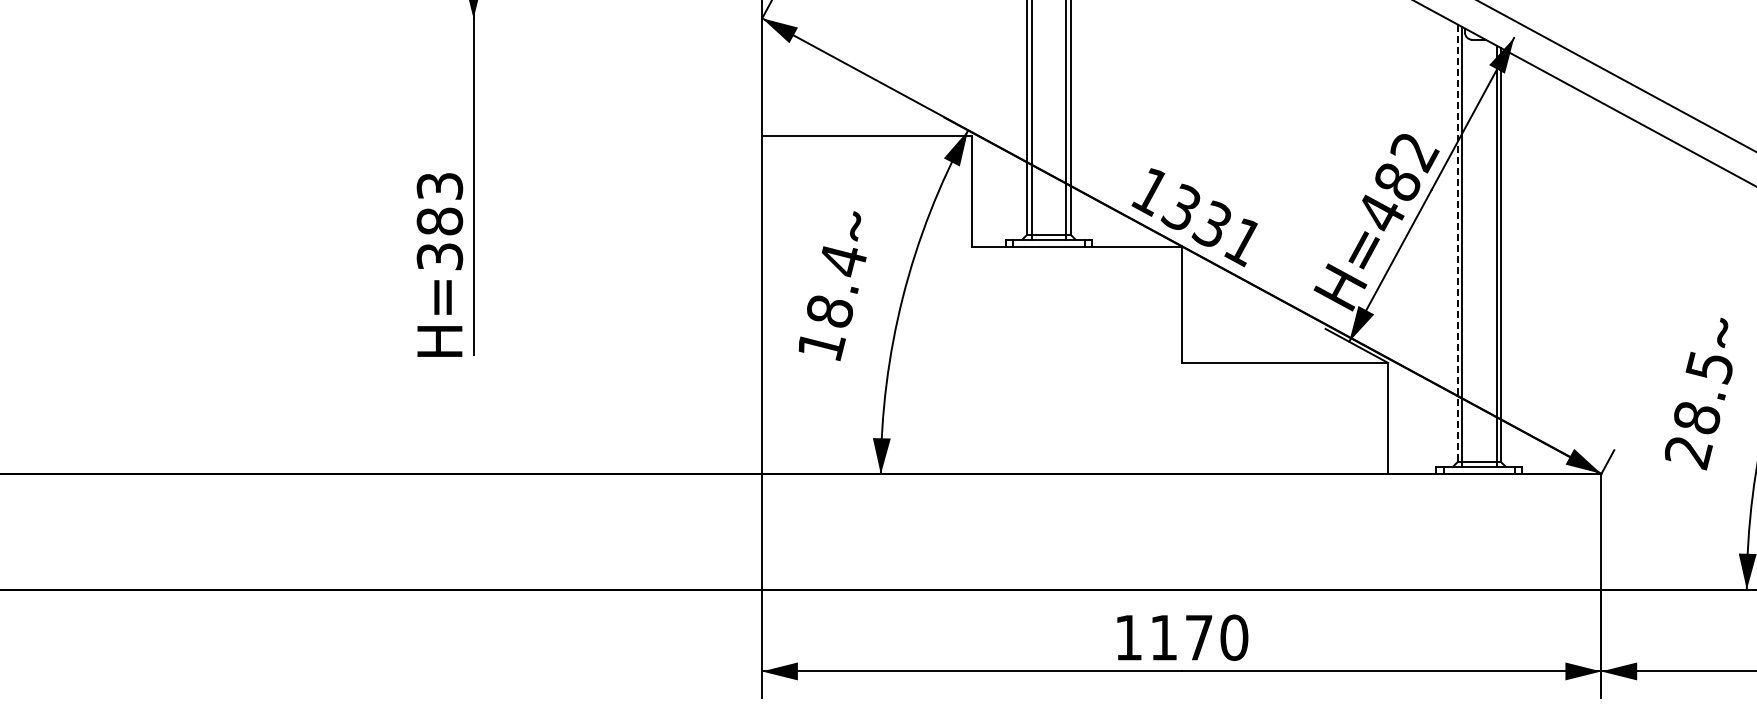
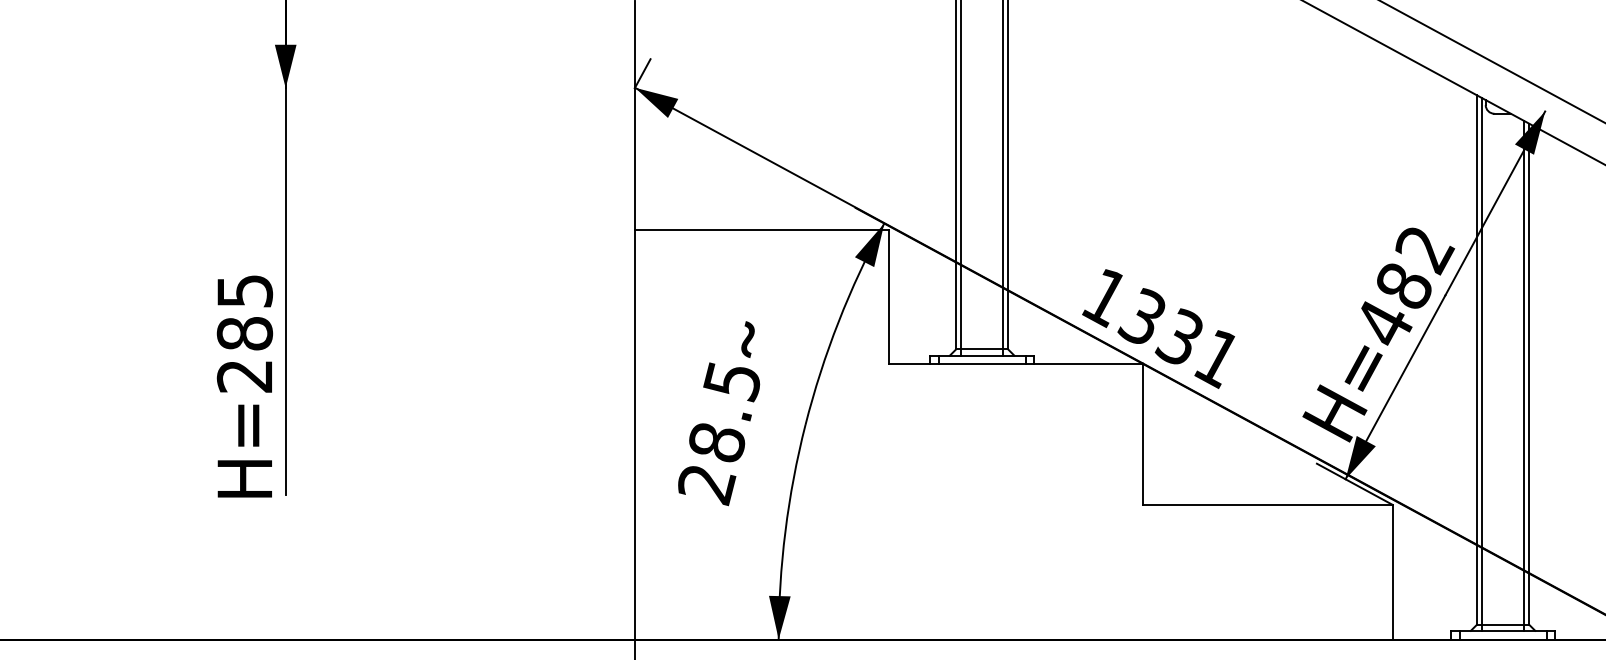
text: (439, 221) -> (244, 333), H=383 -> H=285
line: (1457, 243) -> (1476, 360), dashed -> solid
text: (831, 304) -> (718, 434), 18.4 -> 28.5

